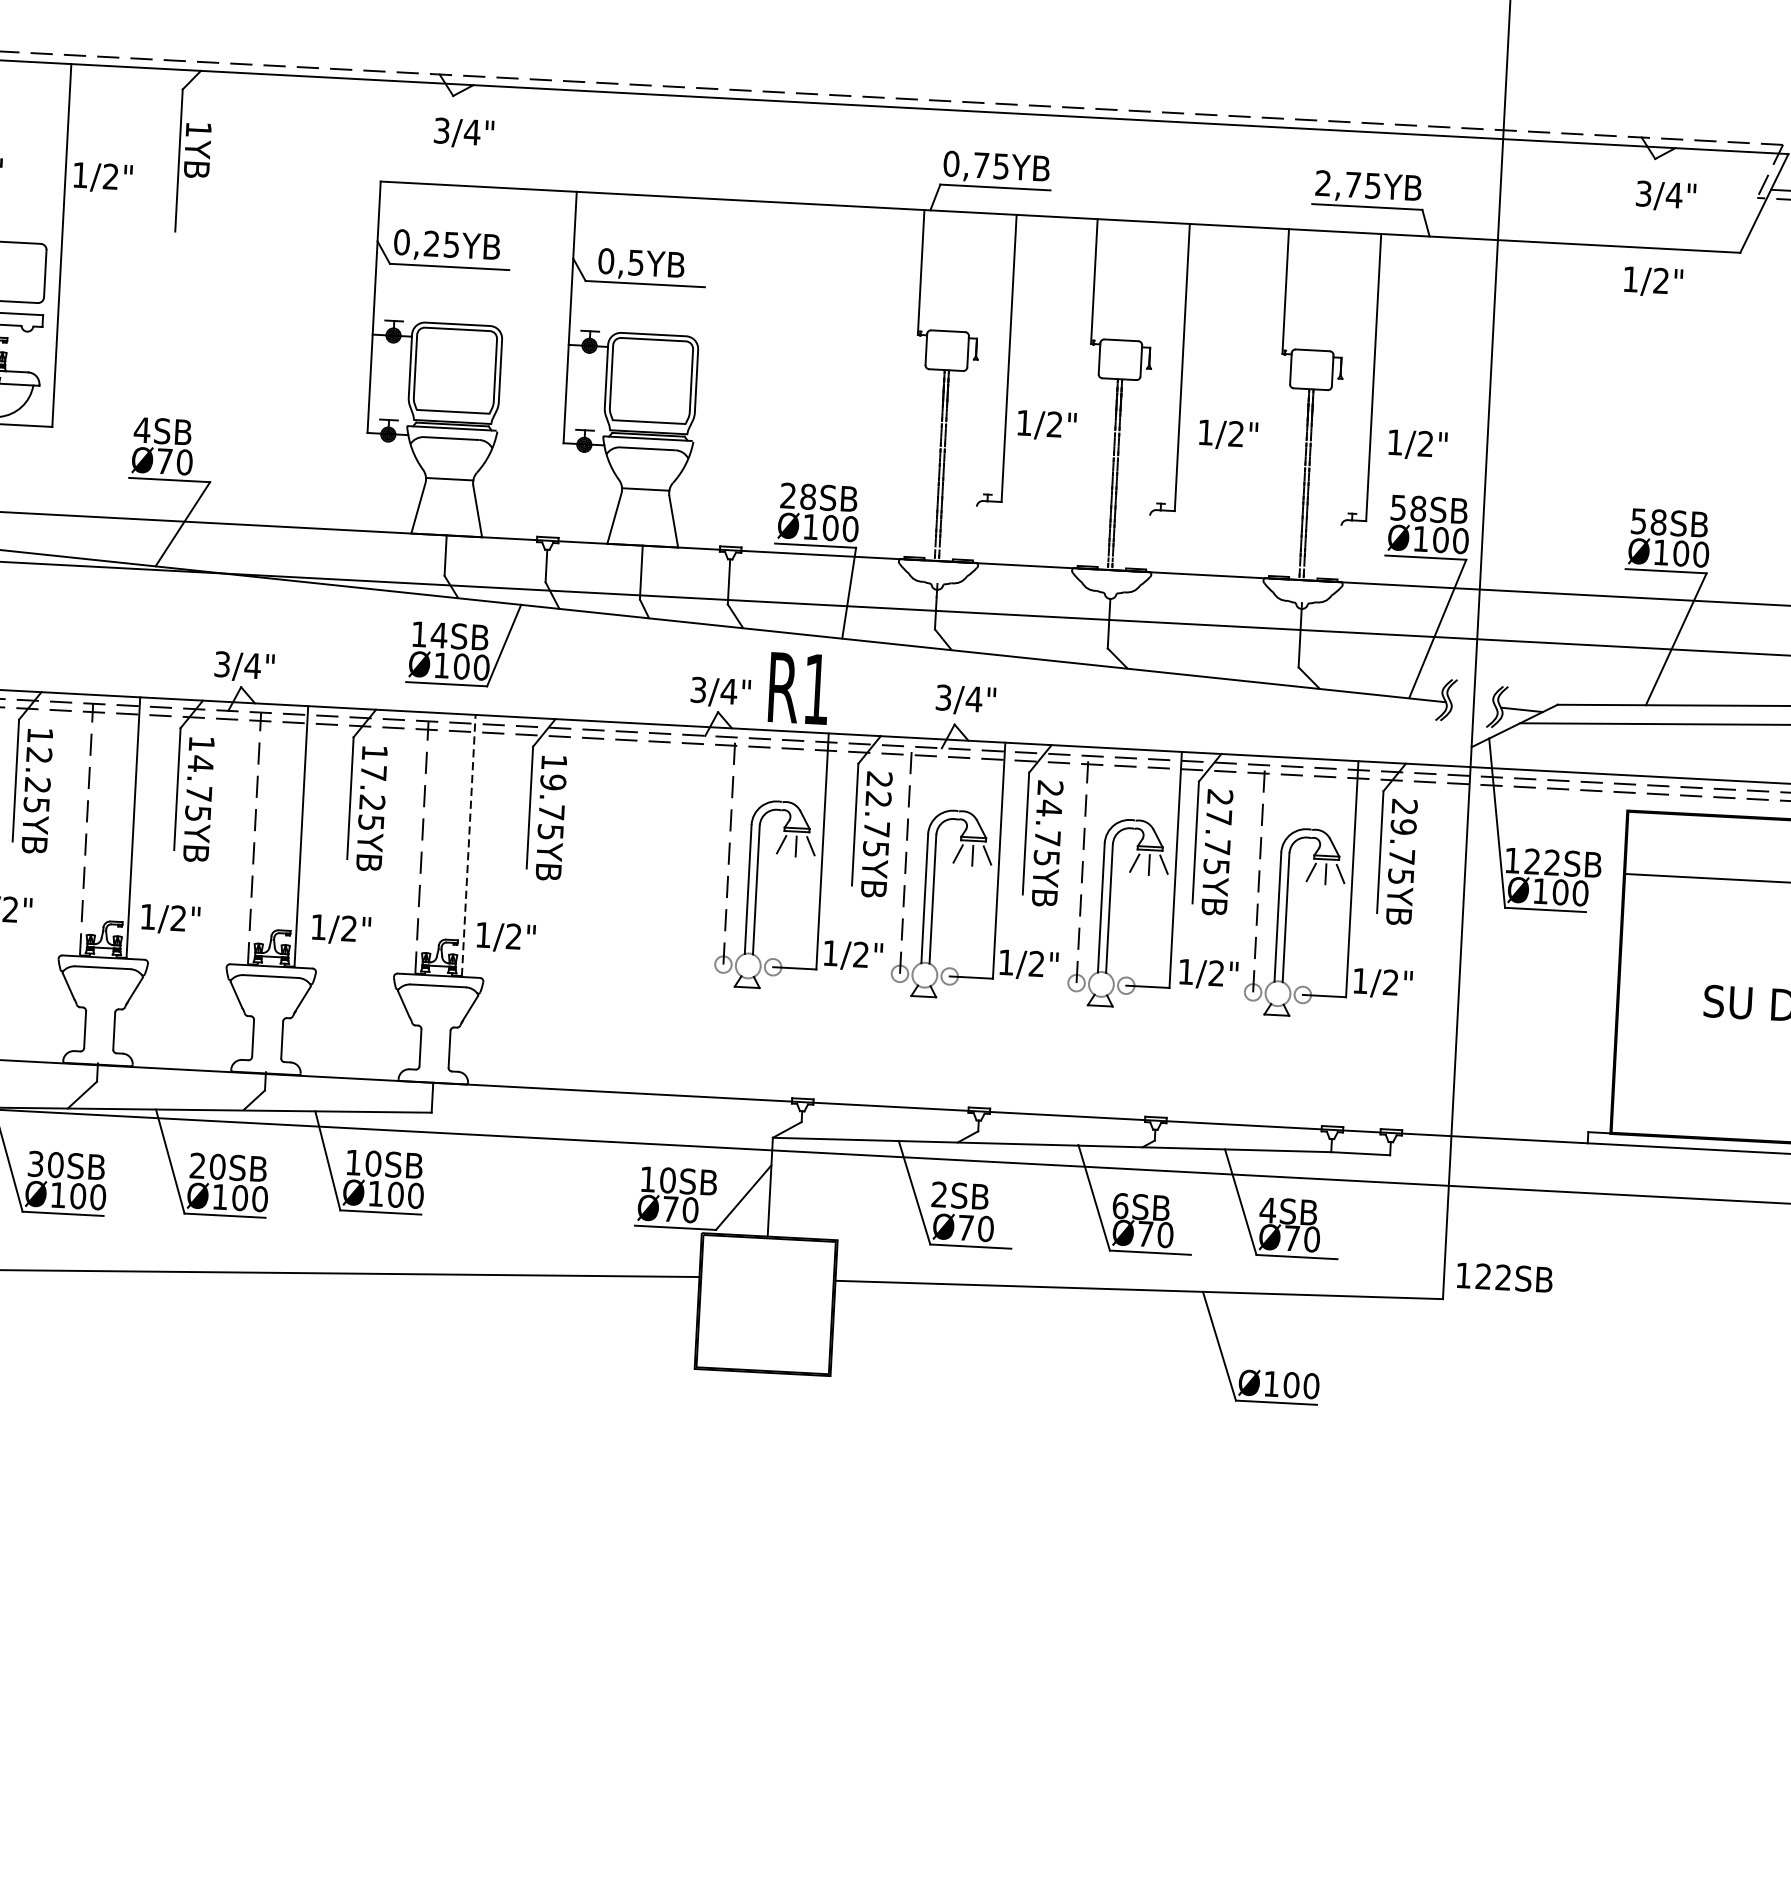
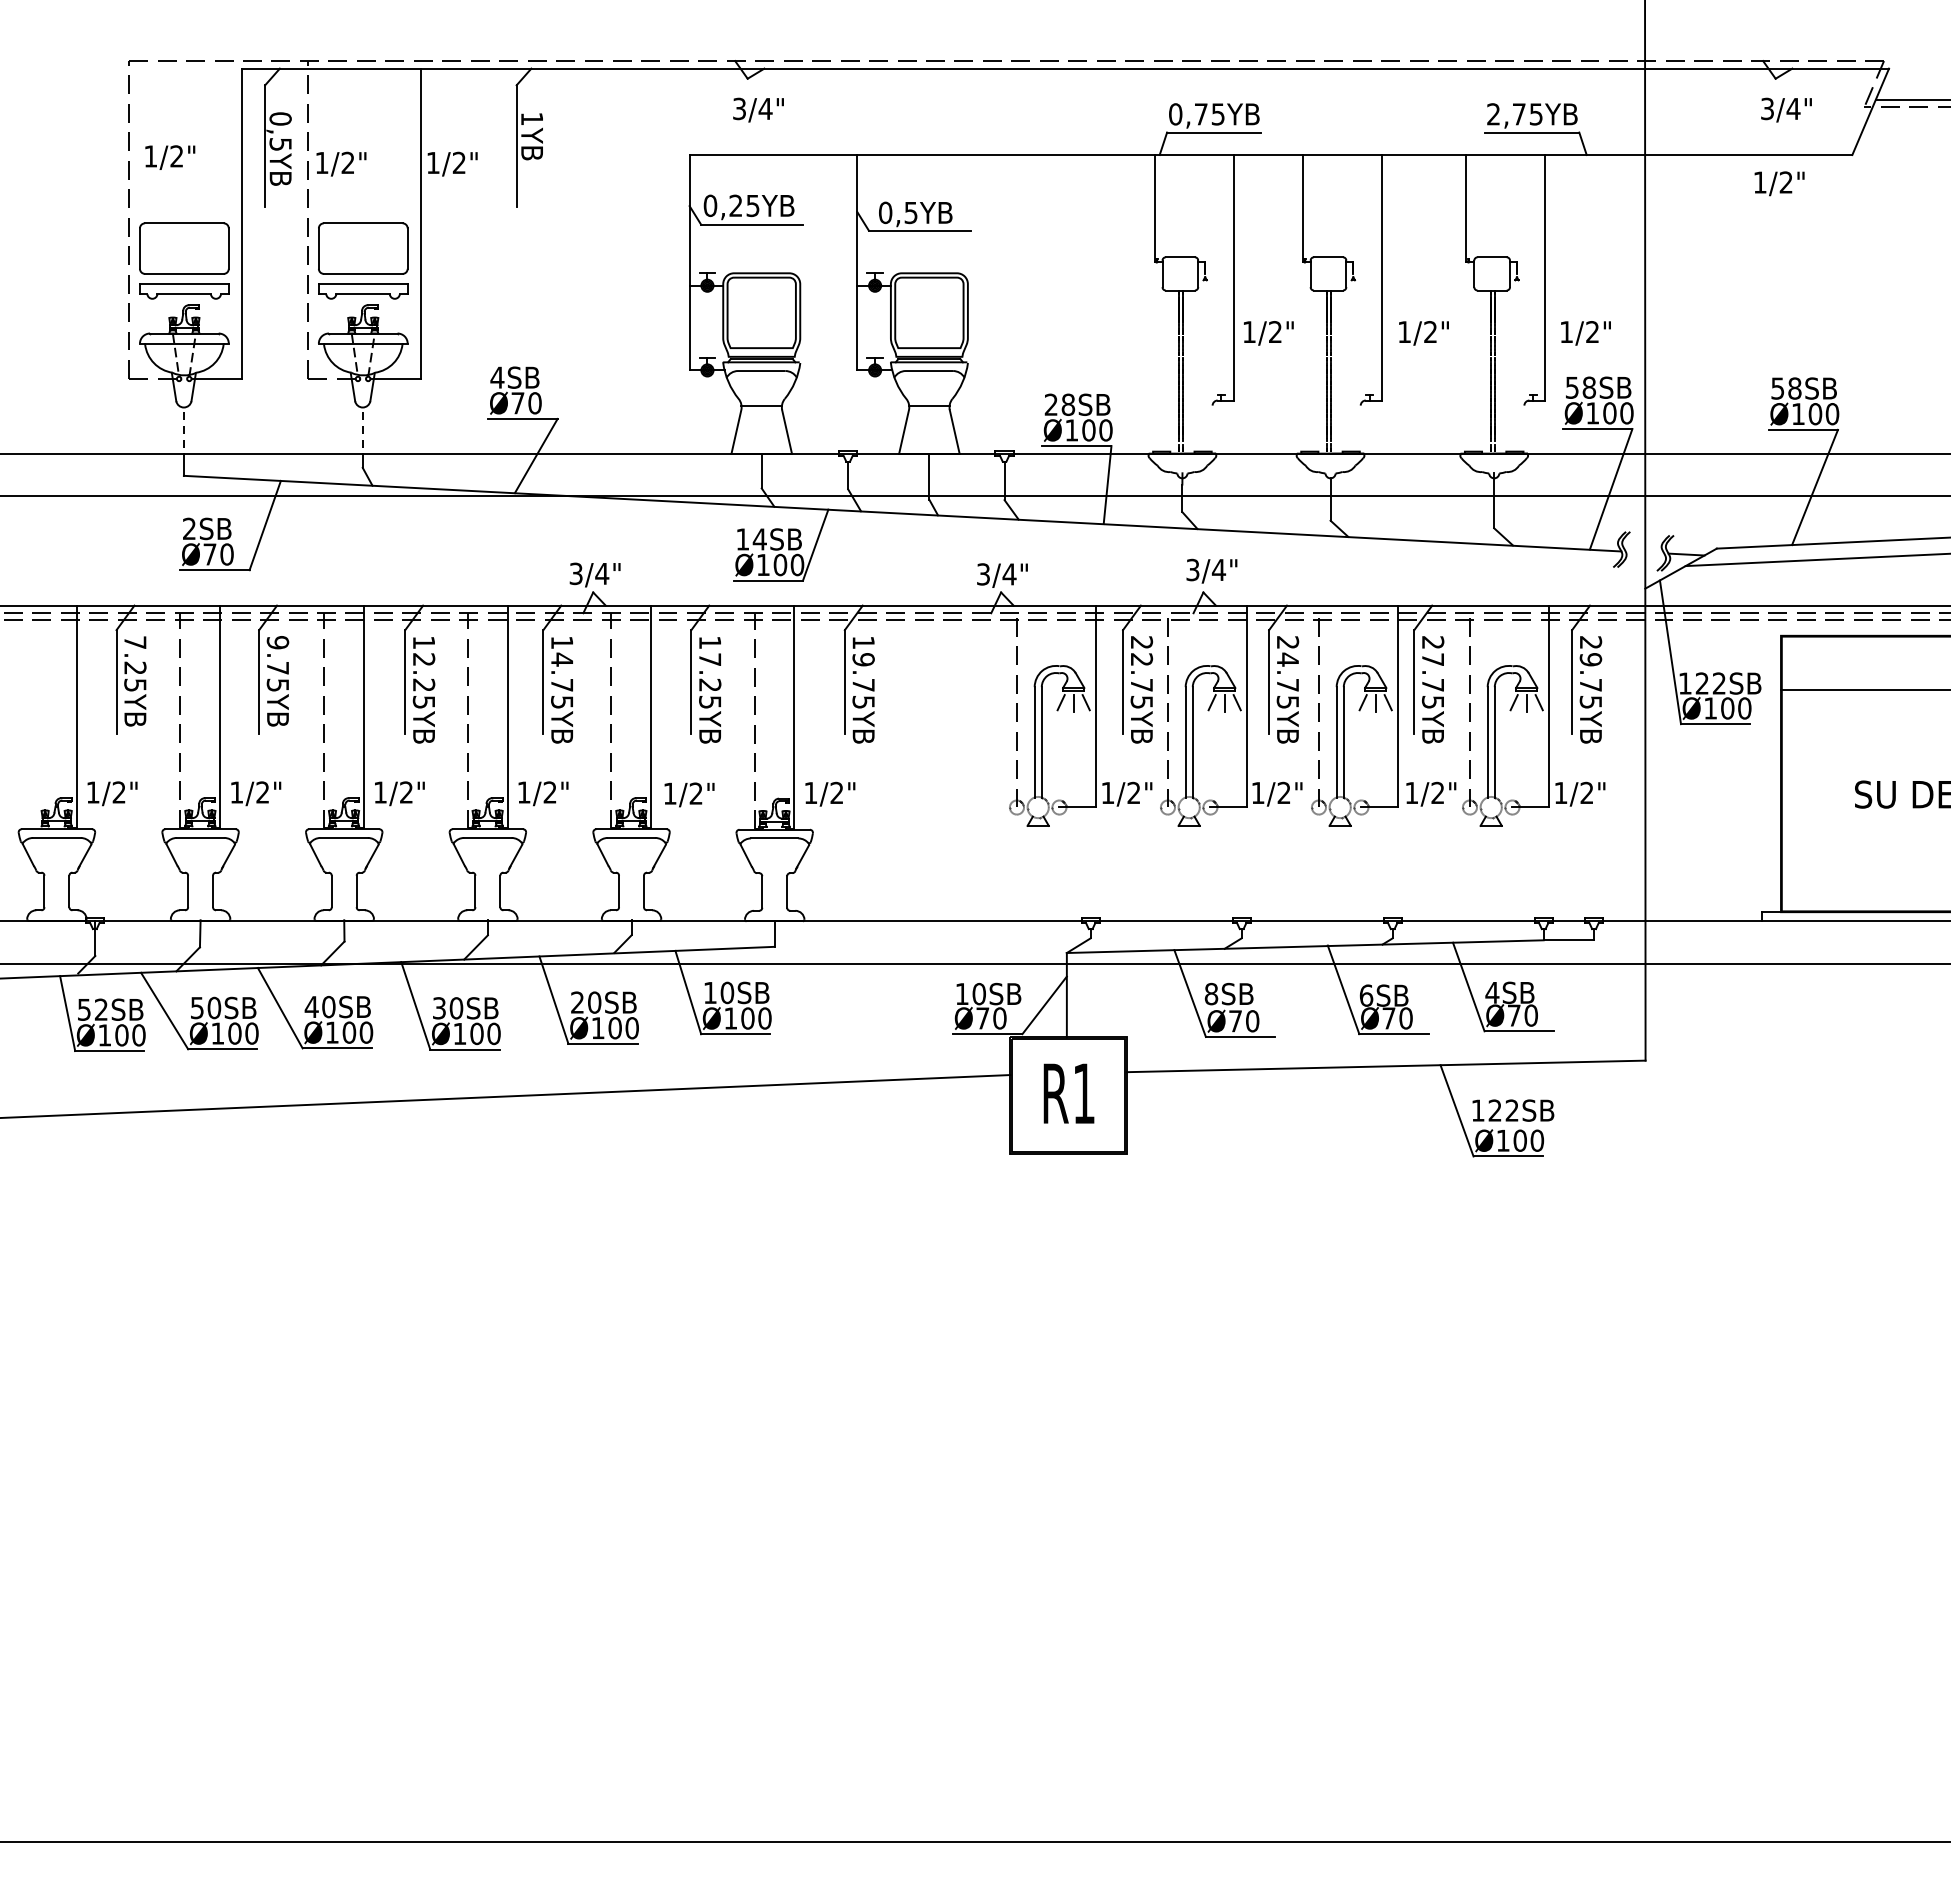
text: (798, 688) -> (1068, 1093), moved
line: (468, 845) -> (794, 717), dashed -> solid
text: (939, 1195) -> (1211, 994), 2SB -> 8SB
text: (1504, 1277) -> (1513, 1110), moved

